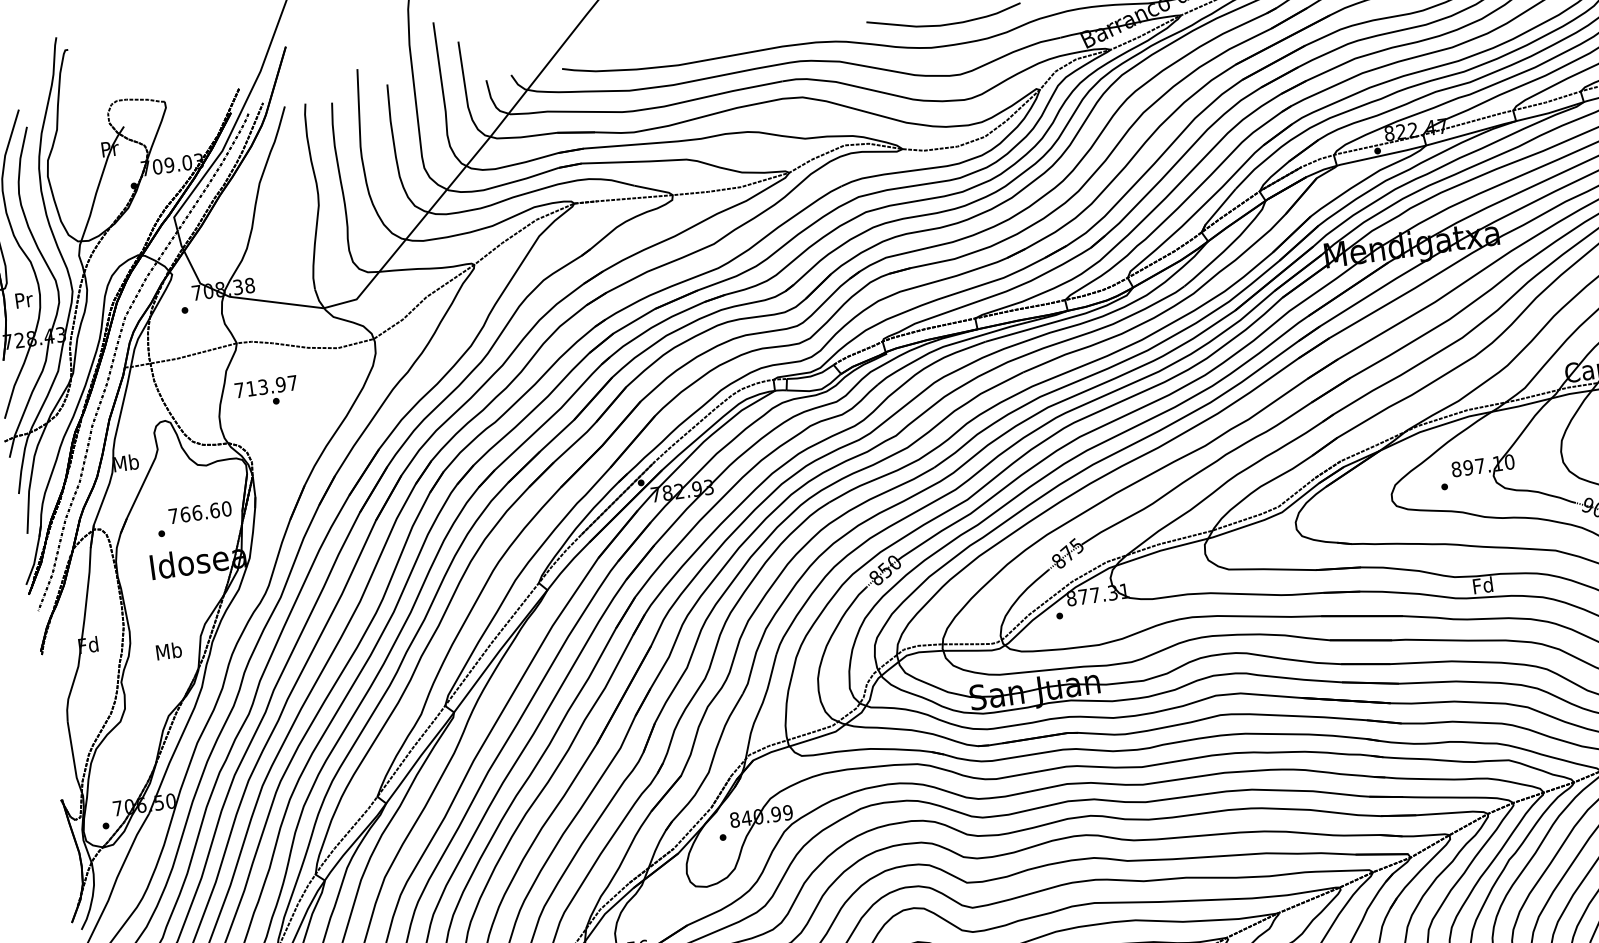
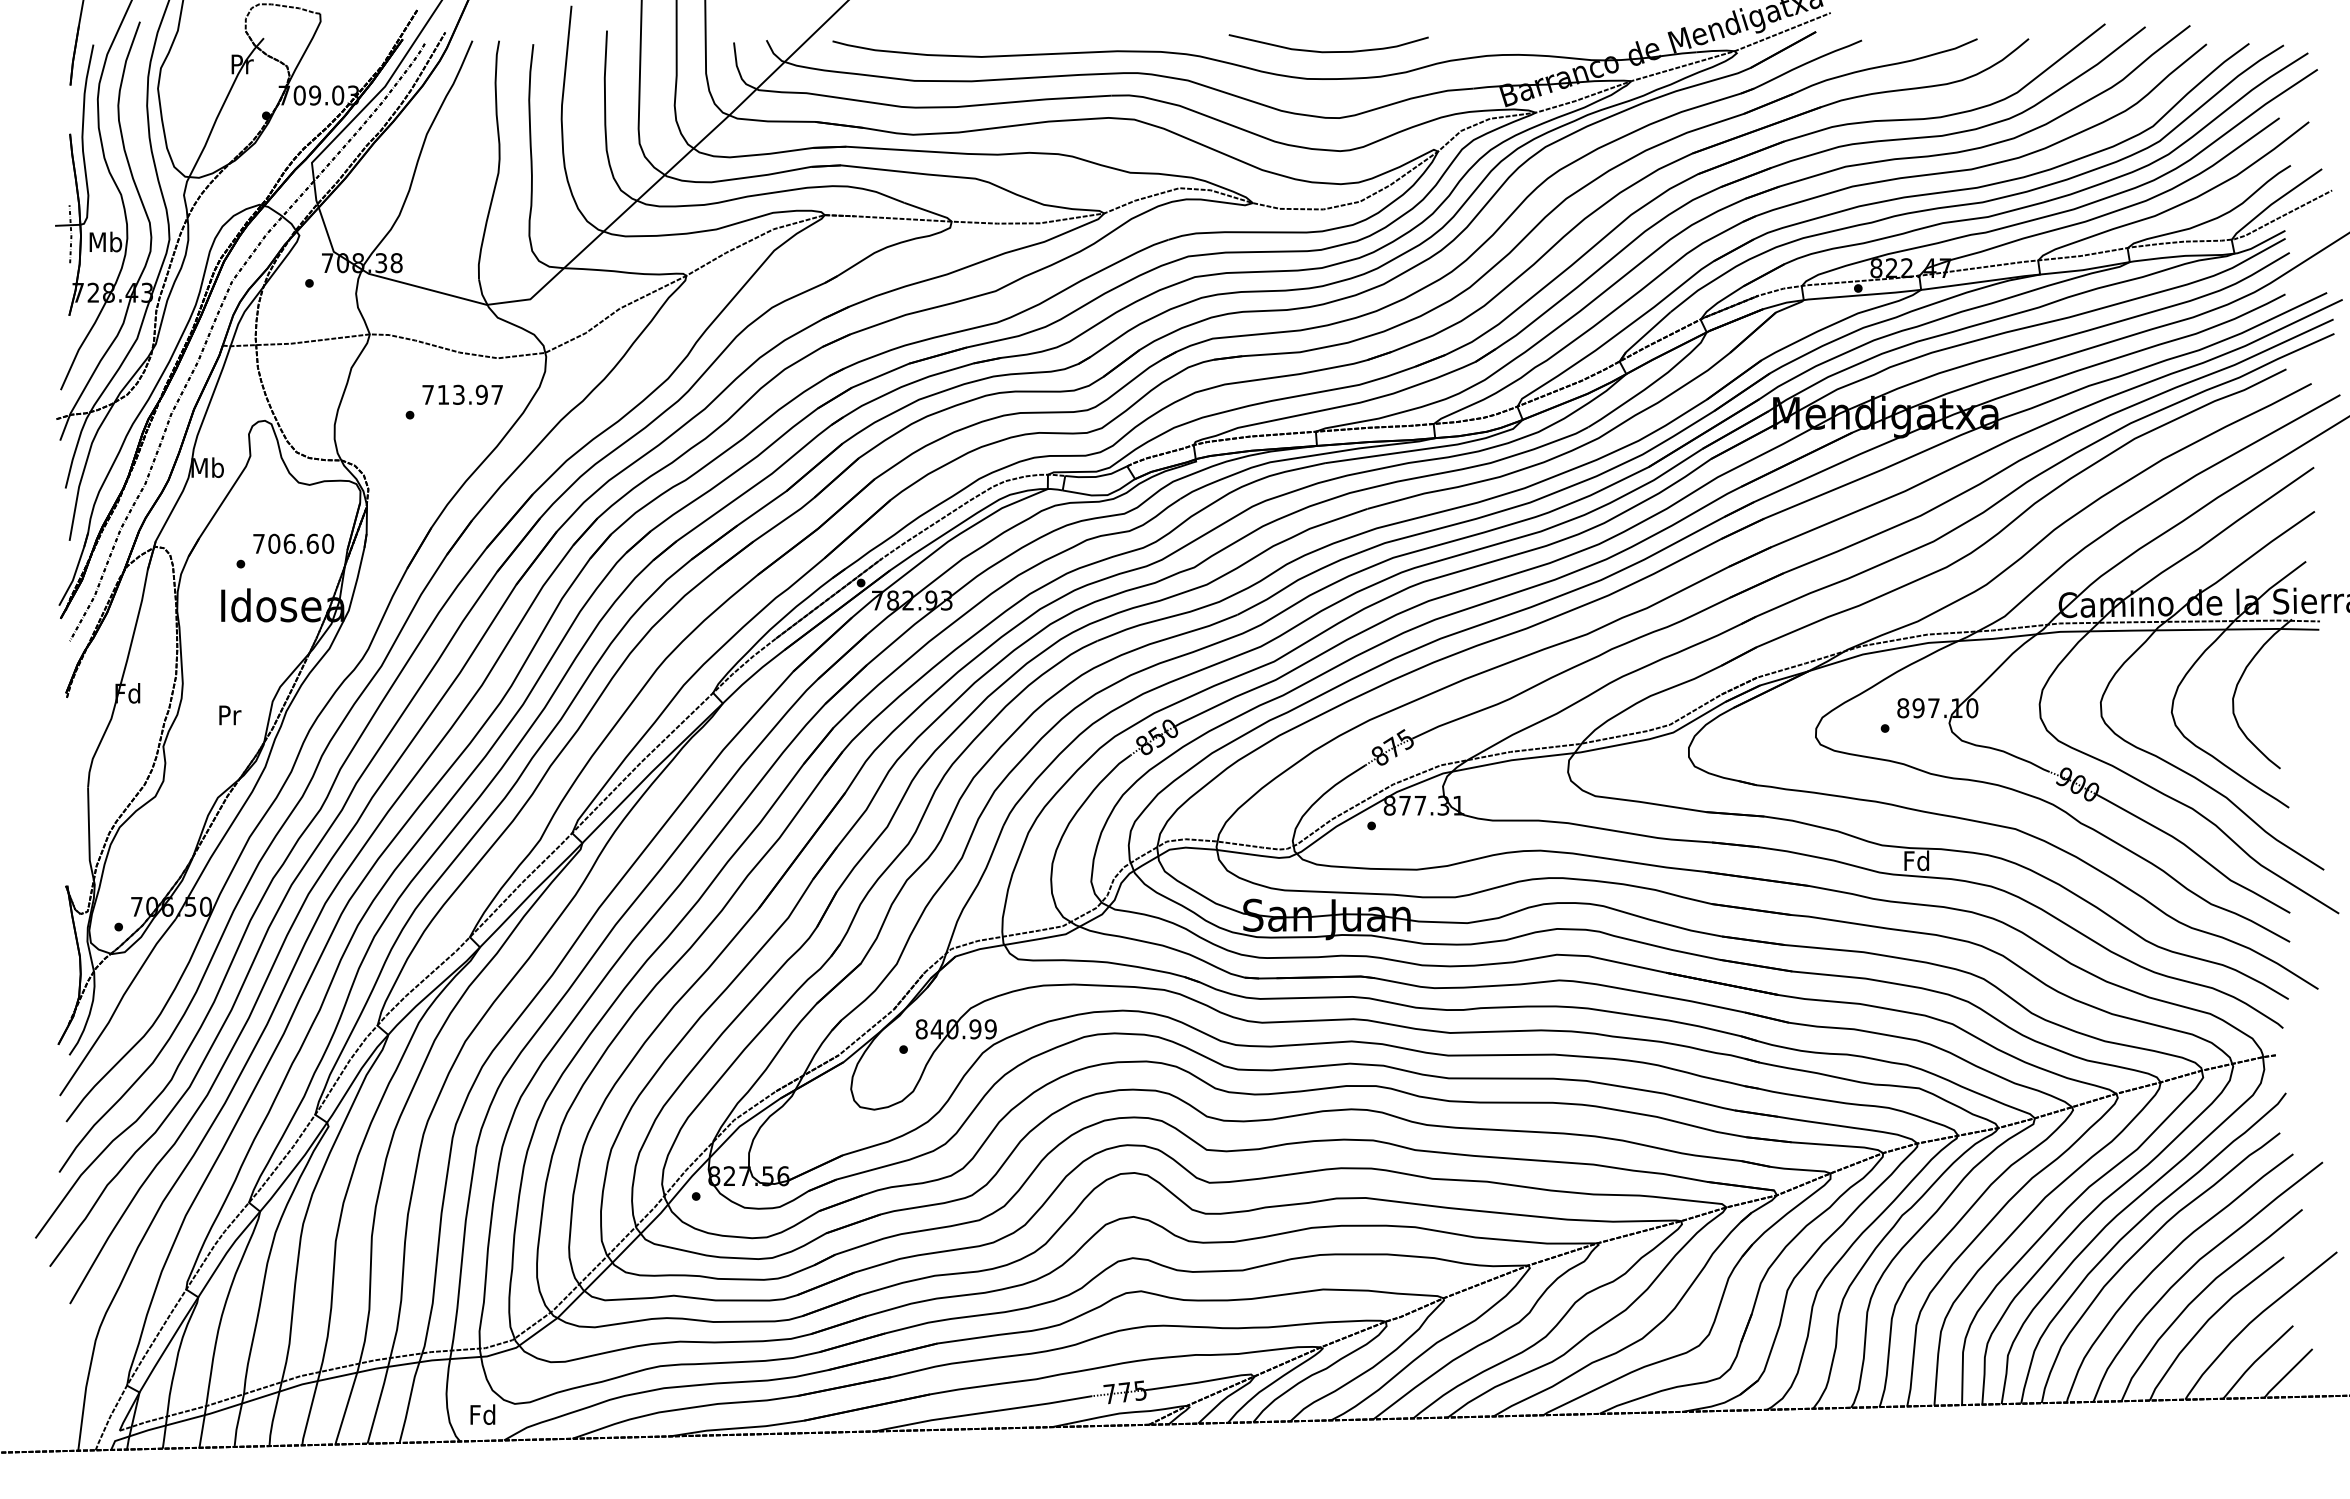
text: (23, 299) -> (105, 241), Pr -> Mb
text: (265, 386) -> (462, 394), moved
text: (185, 514) -> (274, 543), 766.60 -> 706.60
text: (168, 650) -> (229, 714), Mb -> Pr

